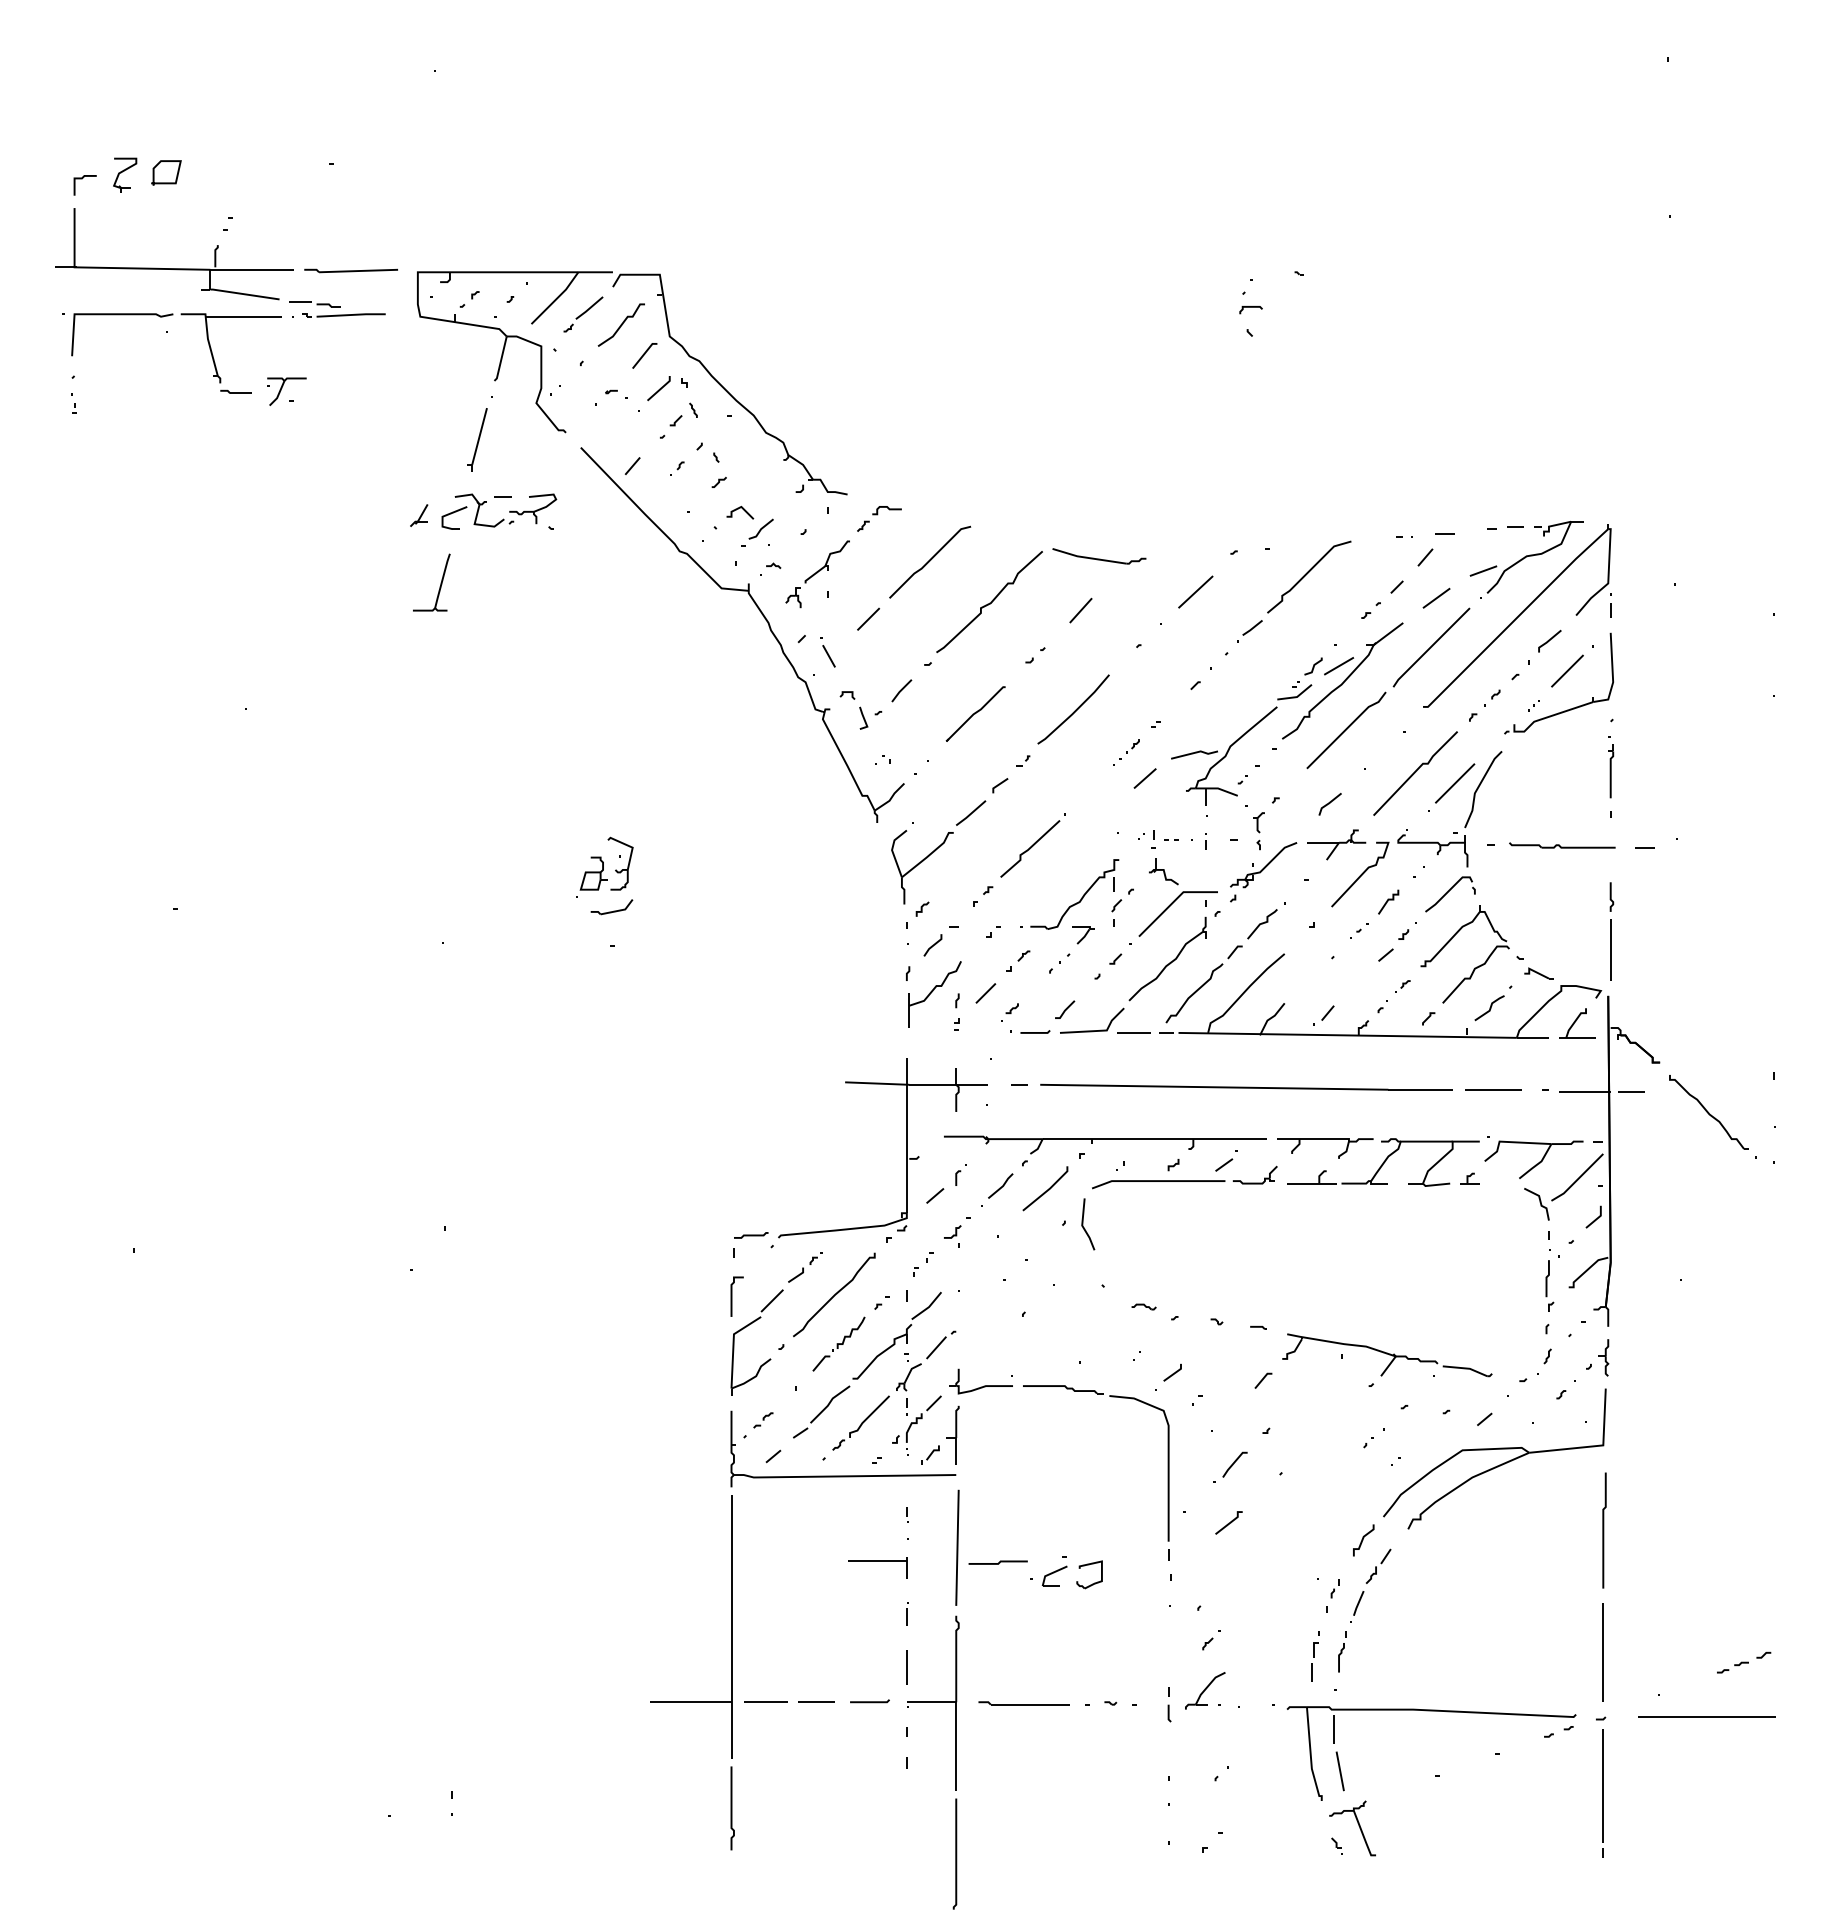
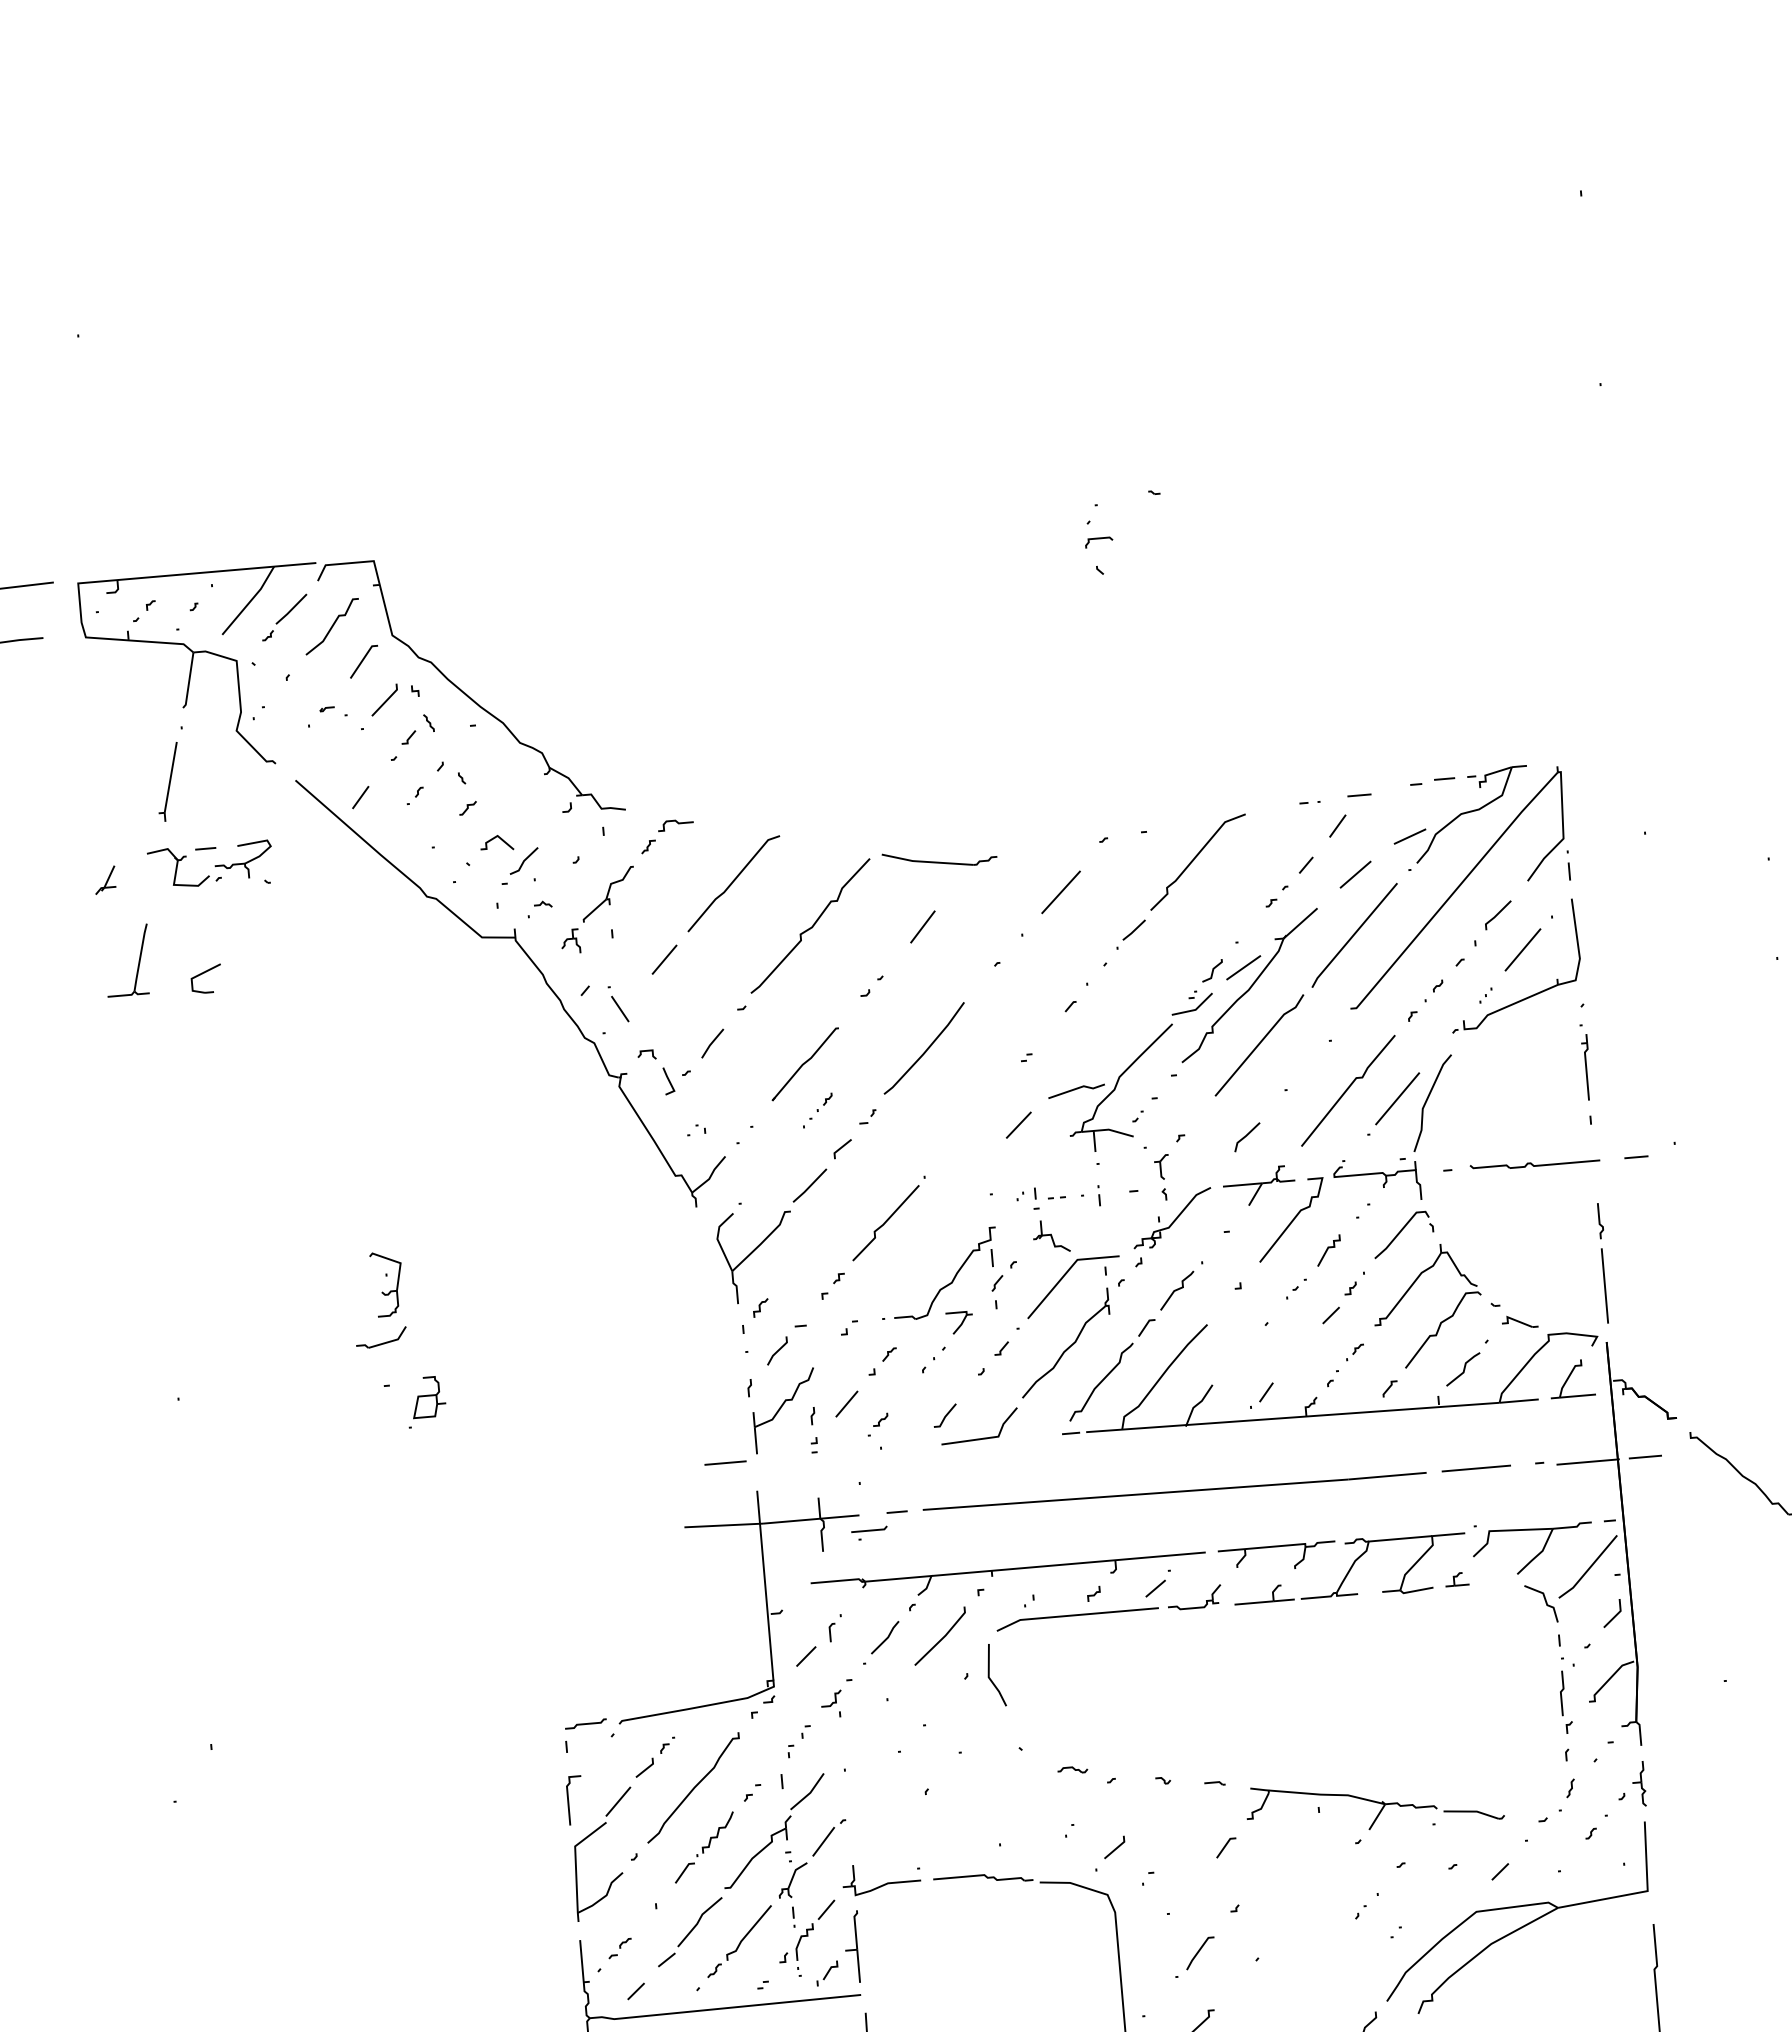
part: (454, 517) -> (206, 978), moved
part: (1126, 752) -> (817, 1110), moved
part: (591, 876) -> (425, 1400), moved
line: (1035, 1032) -> (869, 1530), moved
line: (1133, 1032) -> (724, 1462), moved

